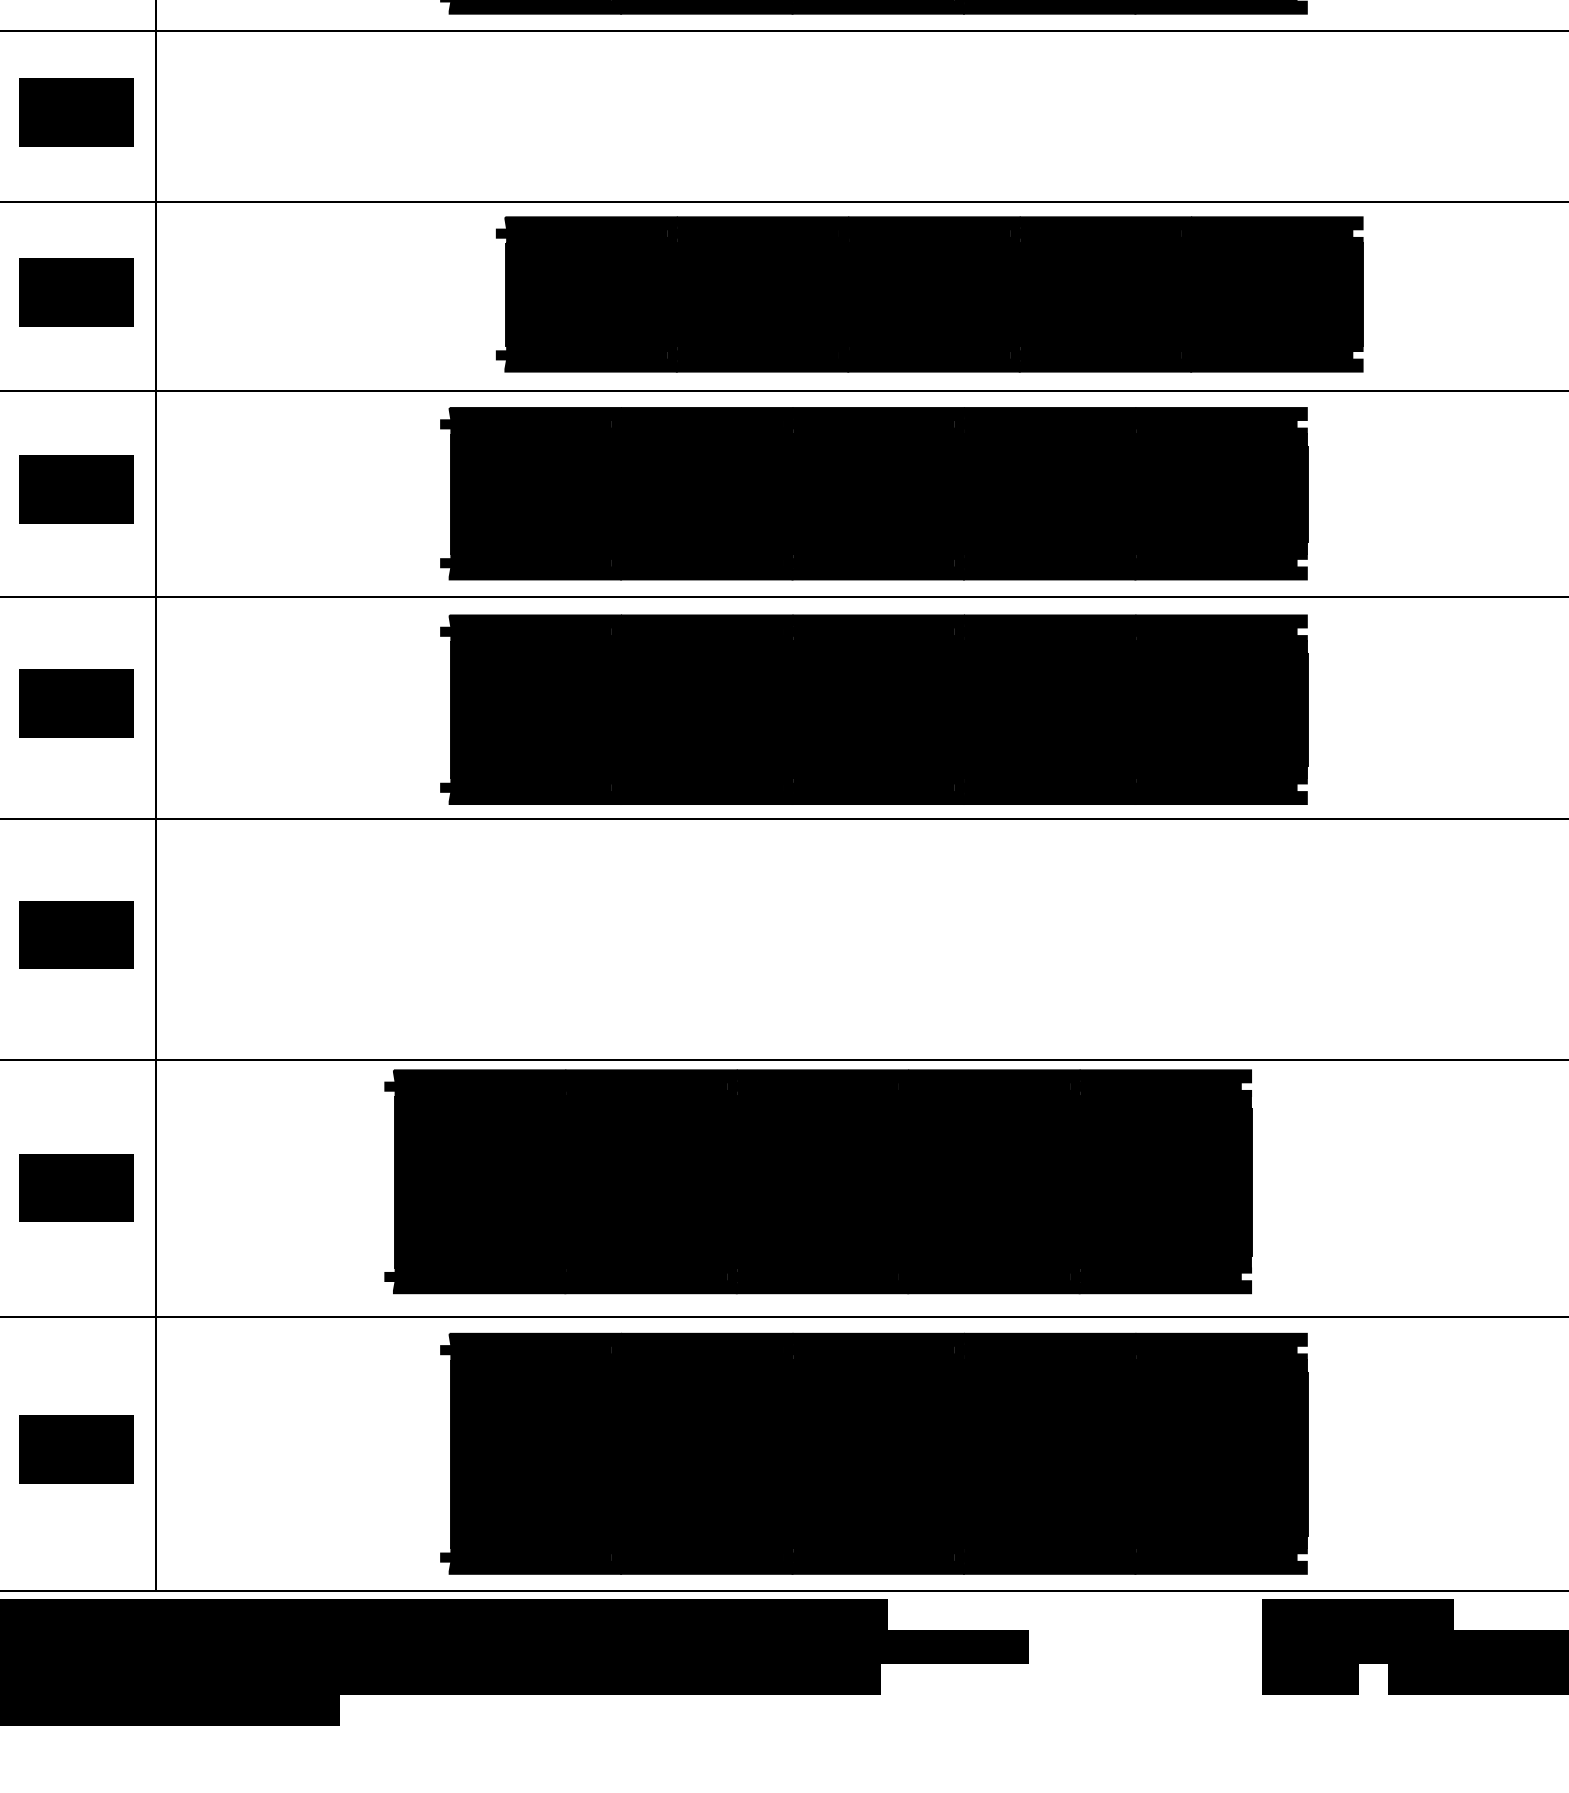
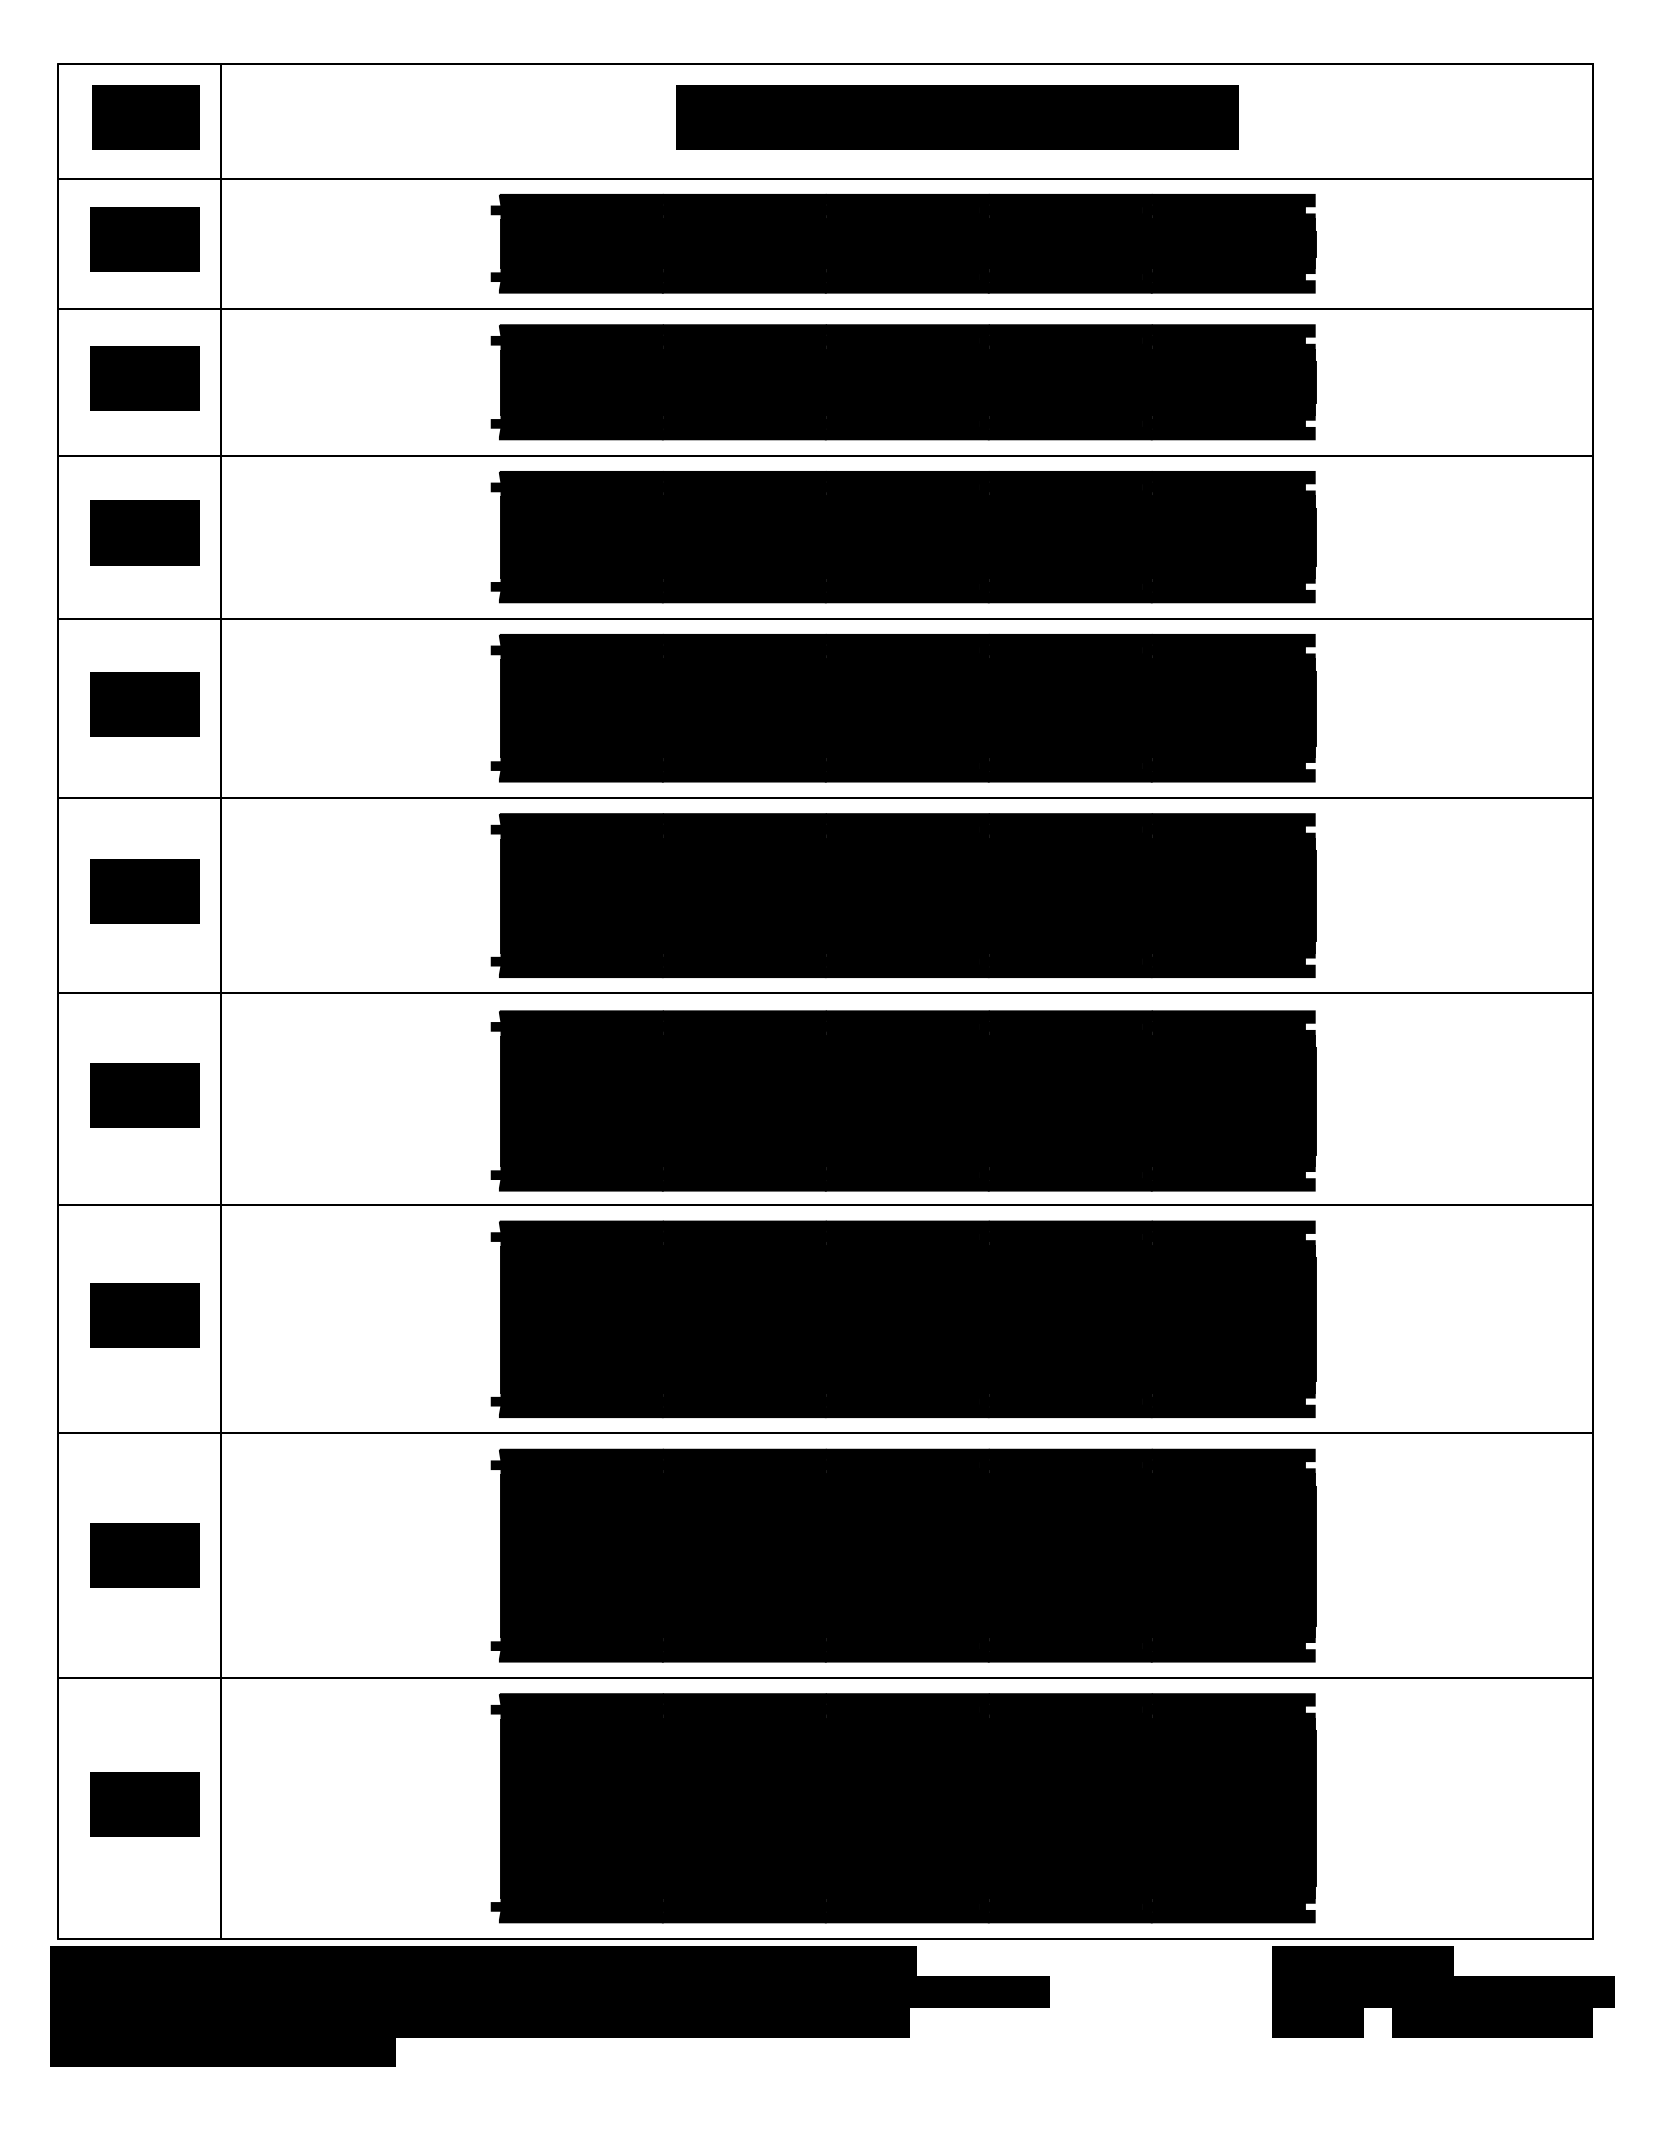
part: (874, 116) -> (903, 537), added
part: (930, 293) -> (903, 707), moved
part: (874, 939) -> (903, 1319), added
part: (818, 1181) -> (903, 1555), moved

